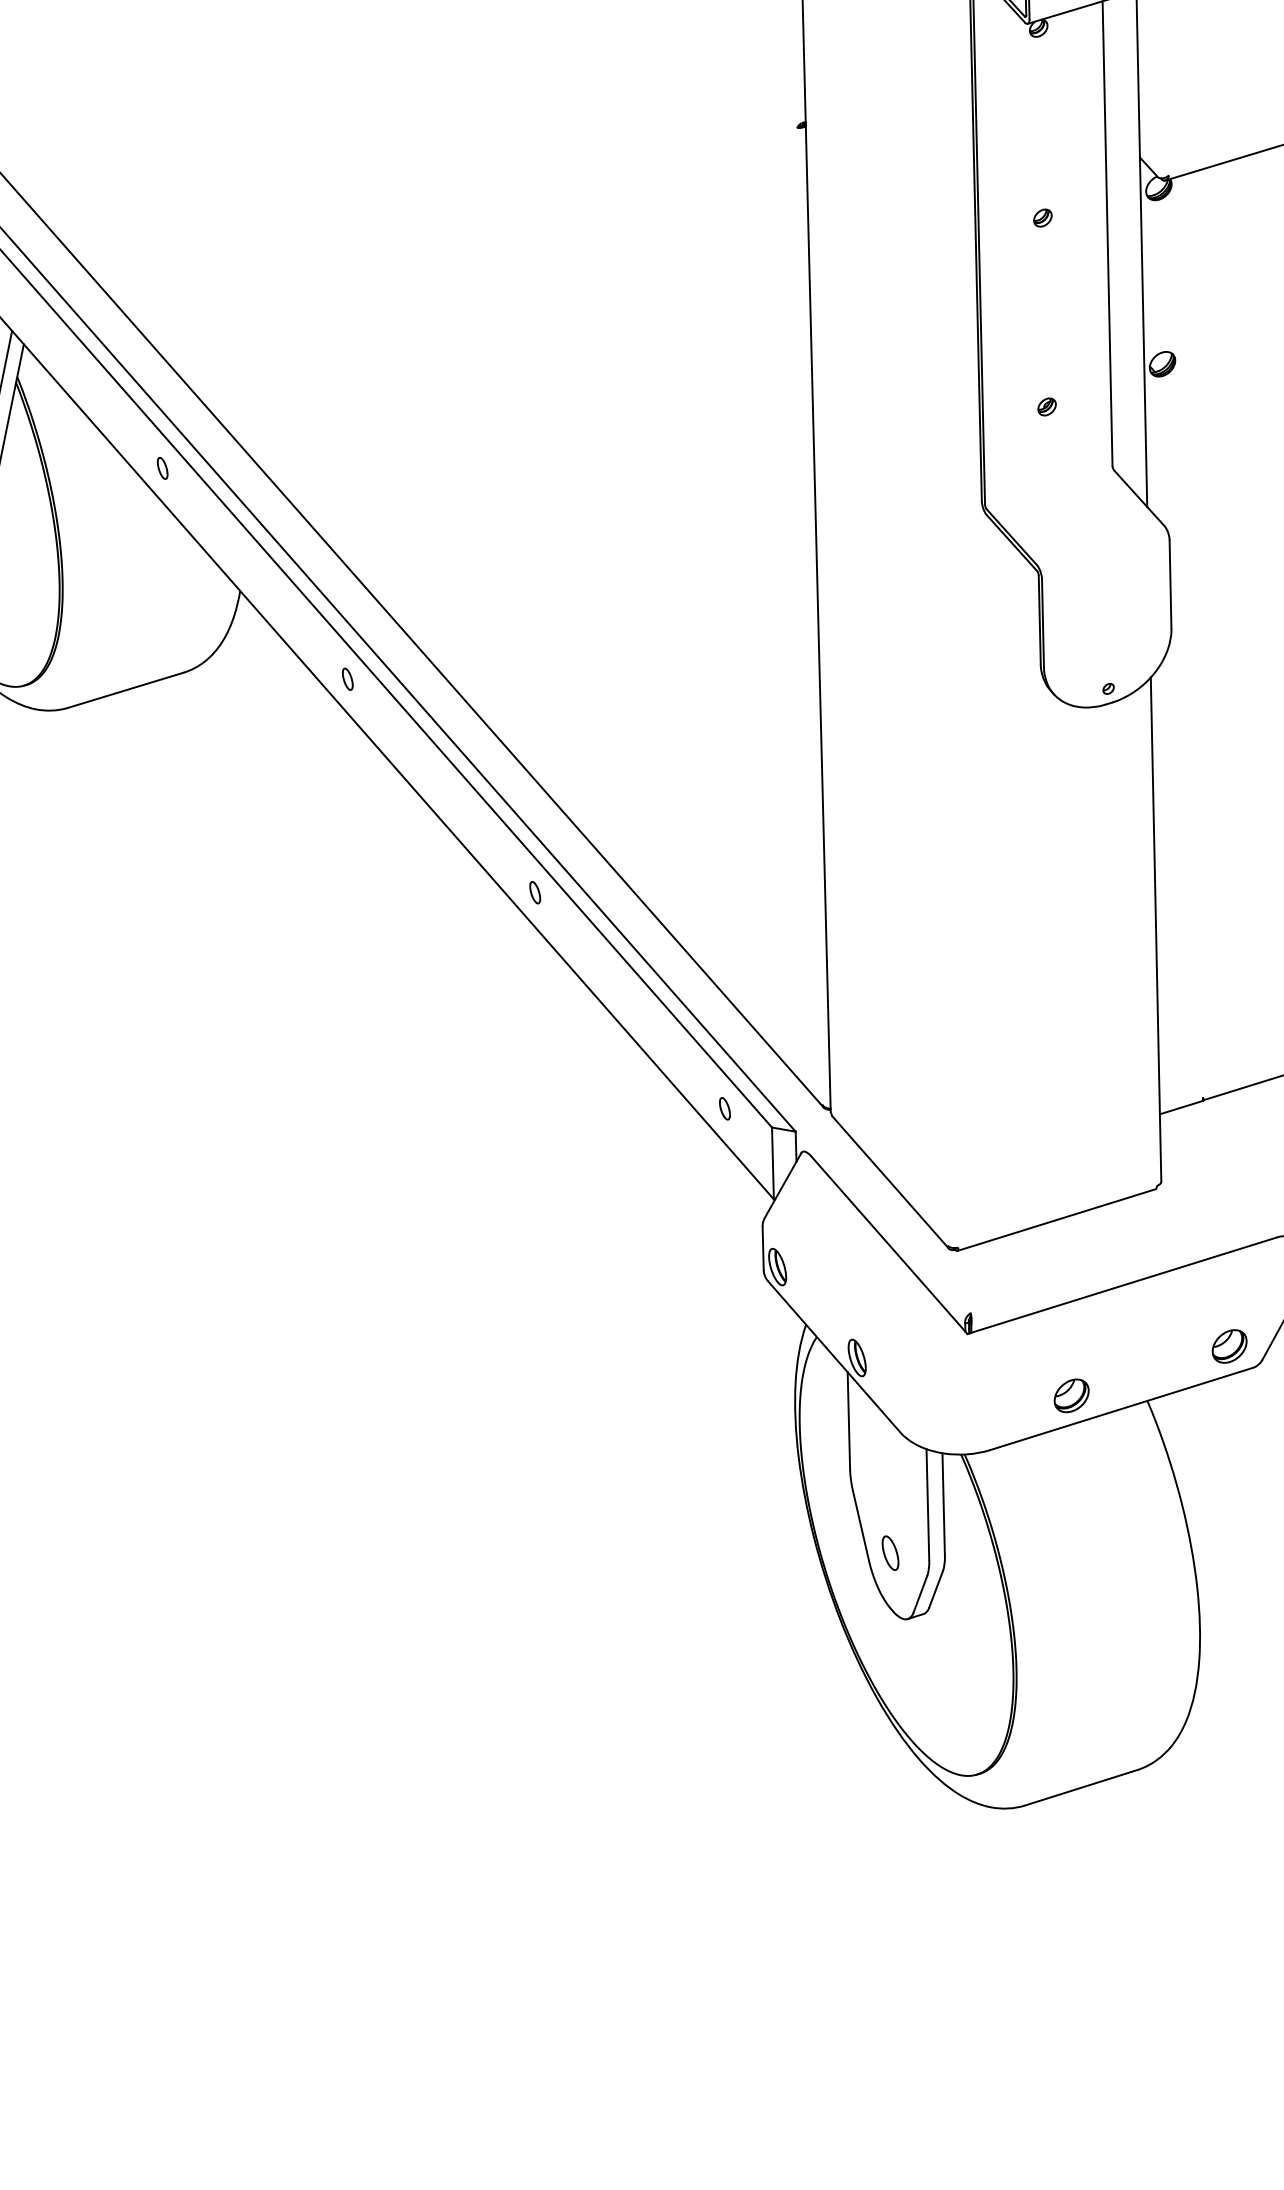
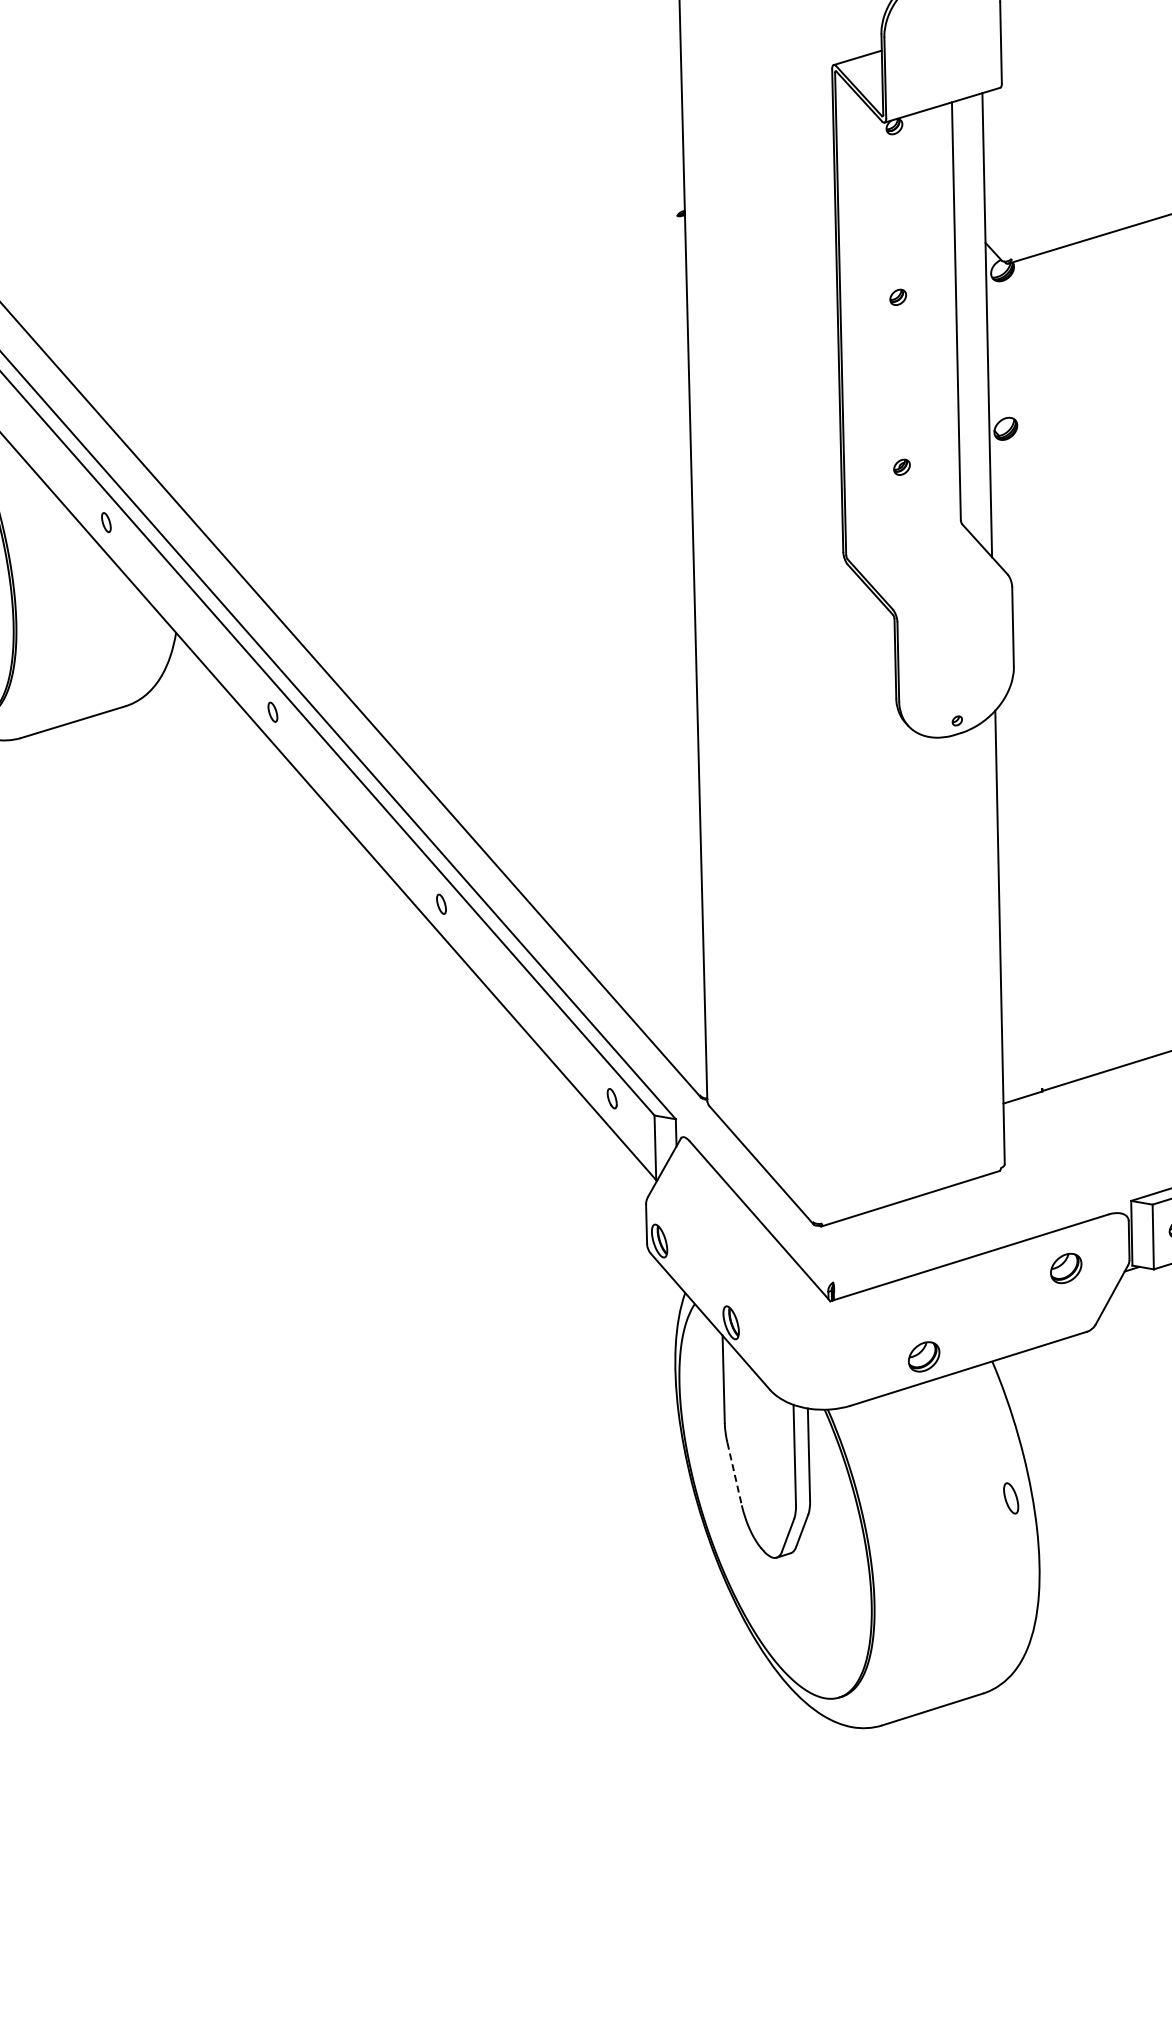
part: (1229, 1346) -> (1066, 1268), moved
line: (860, 1526) -> (734, 1474), solid -> dashed
part: (890, 1553) -> (1011, 1498), moved

